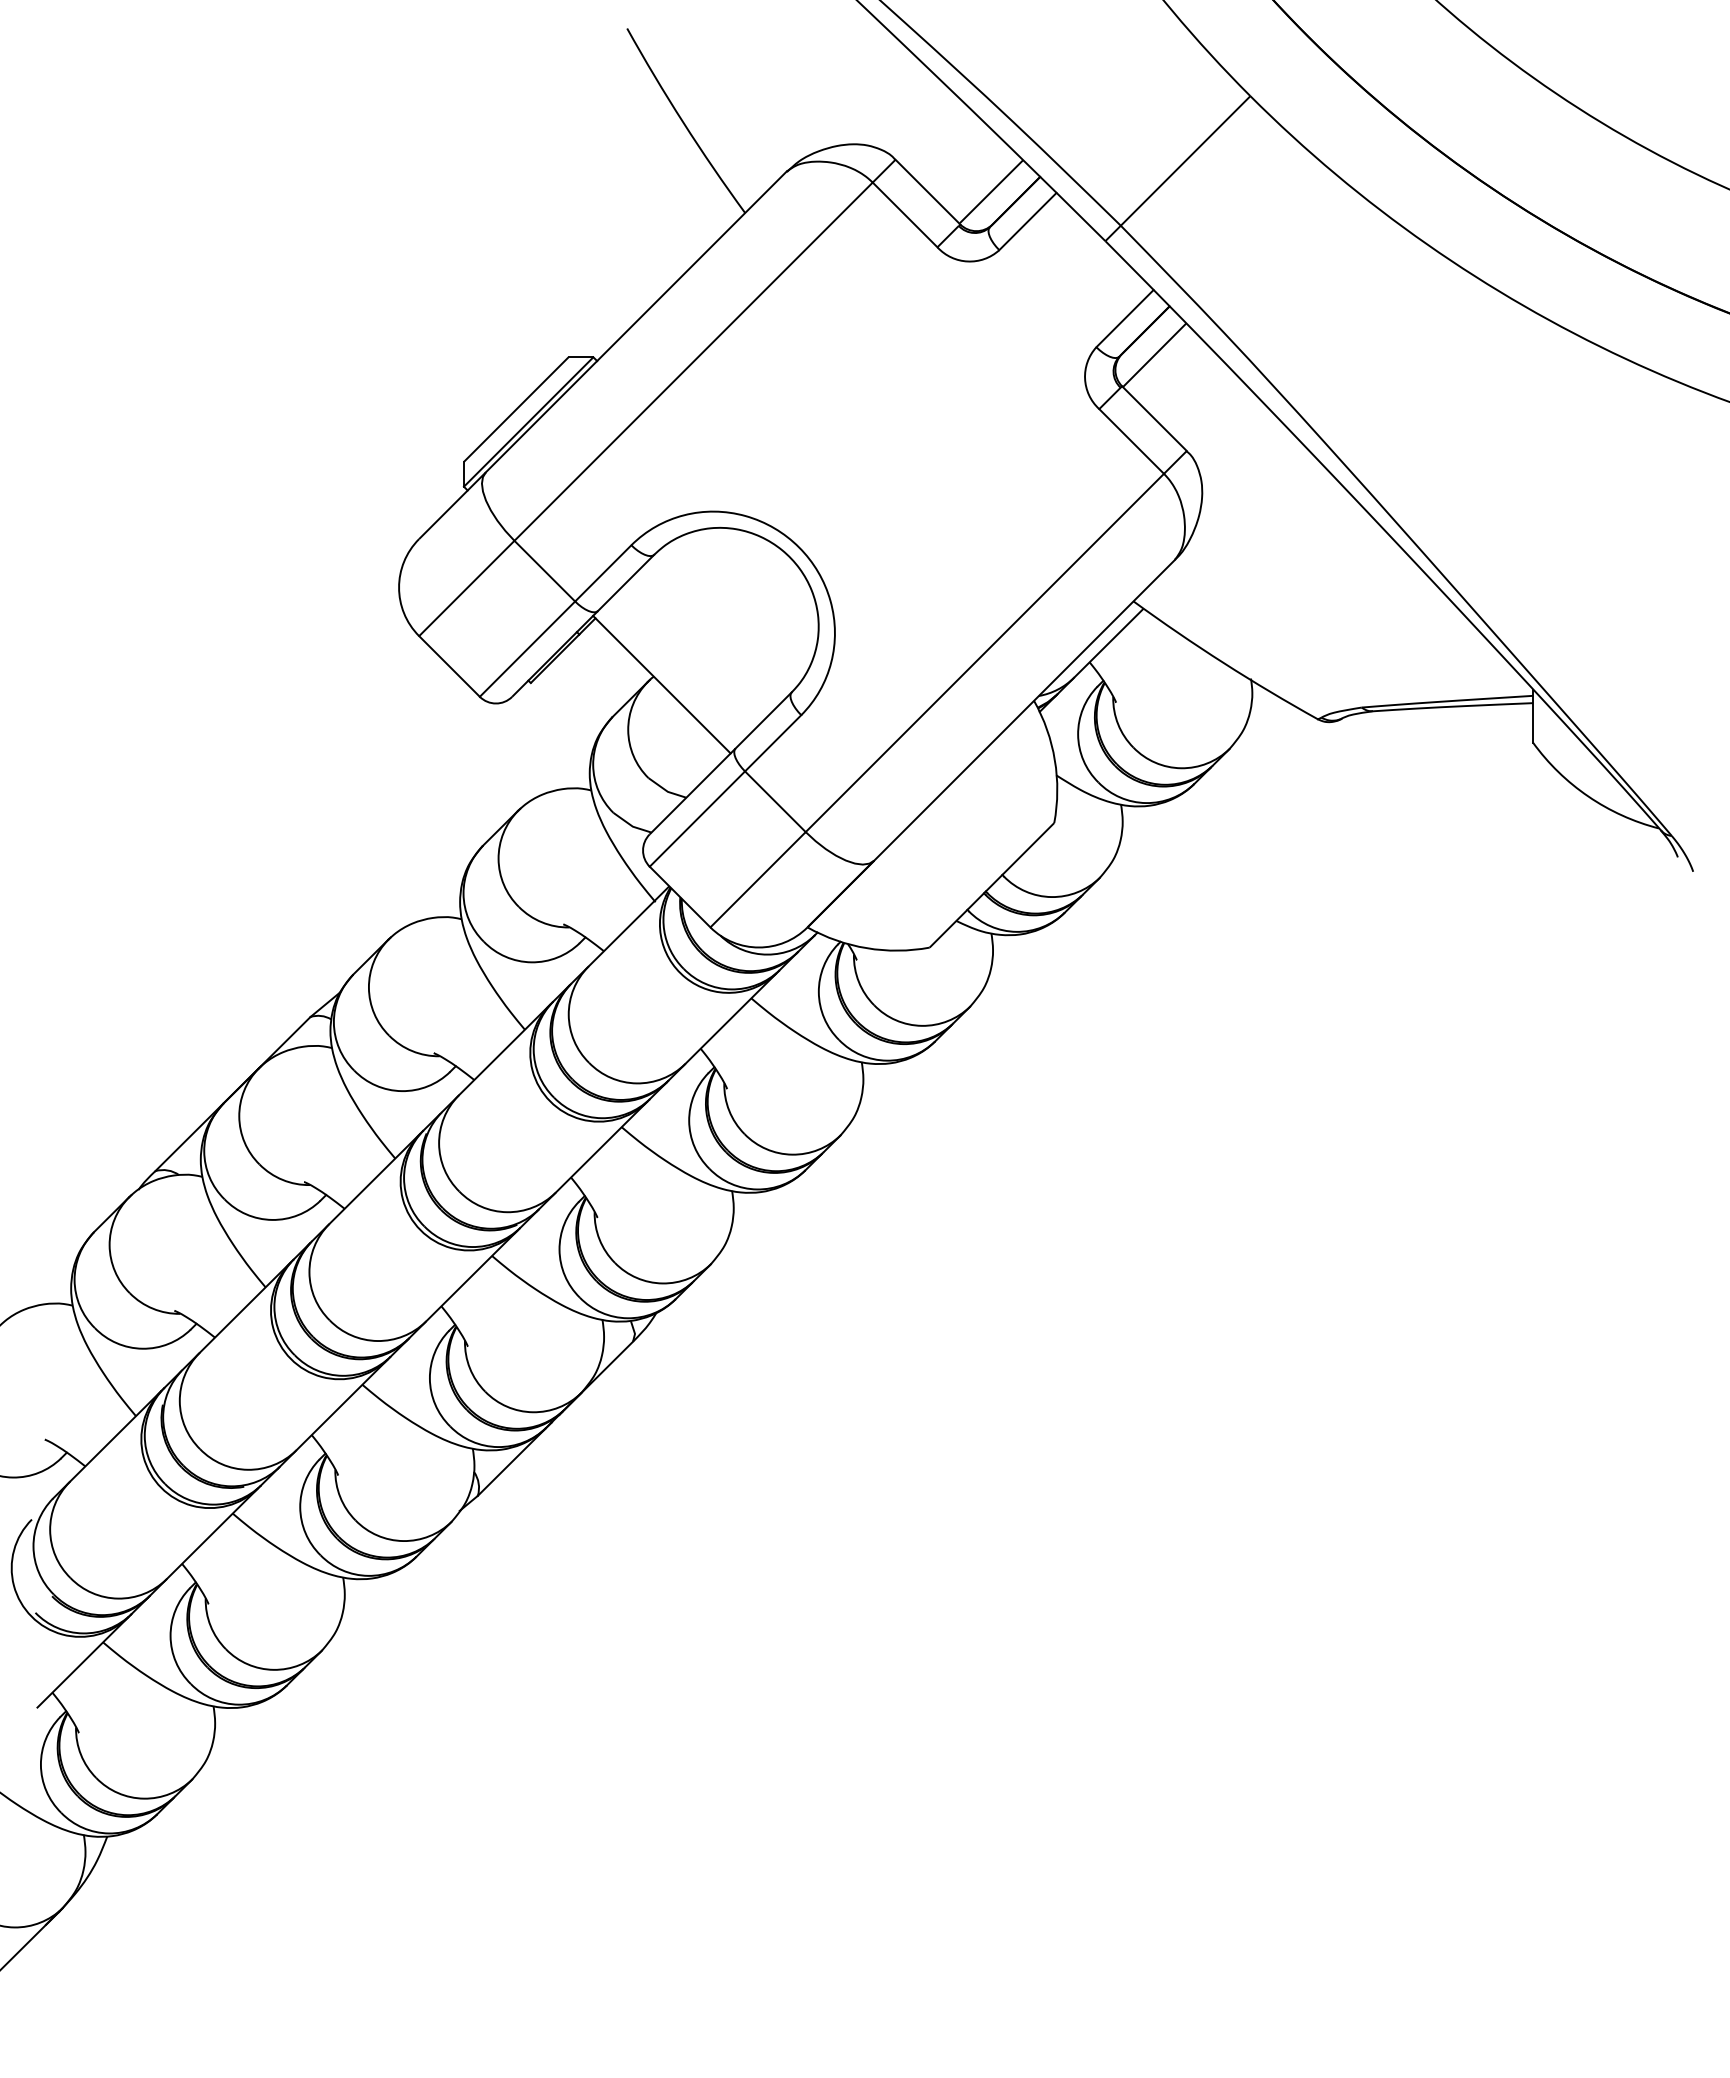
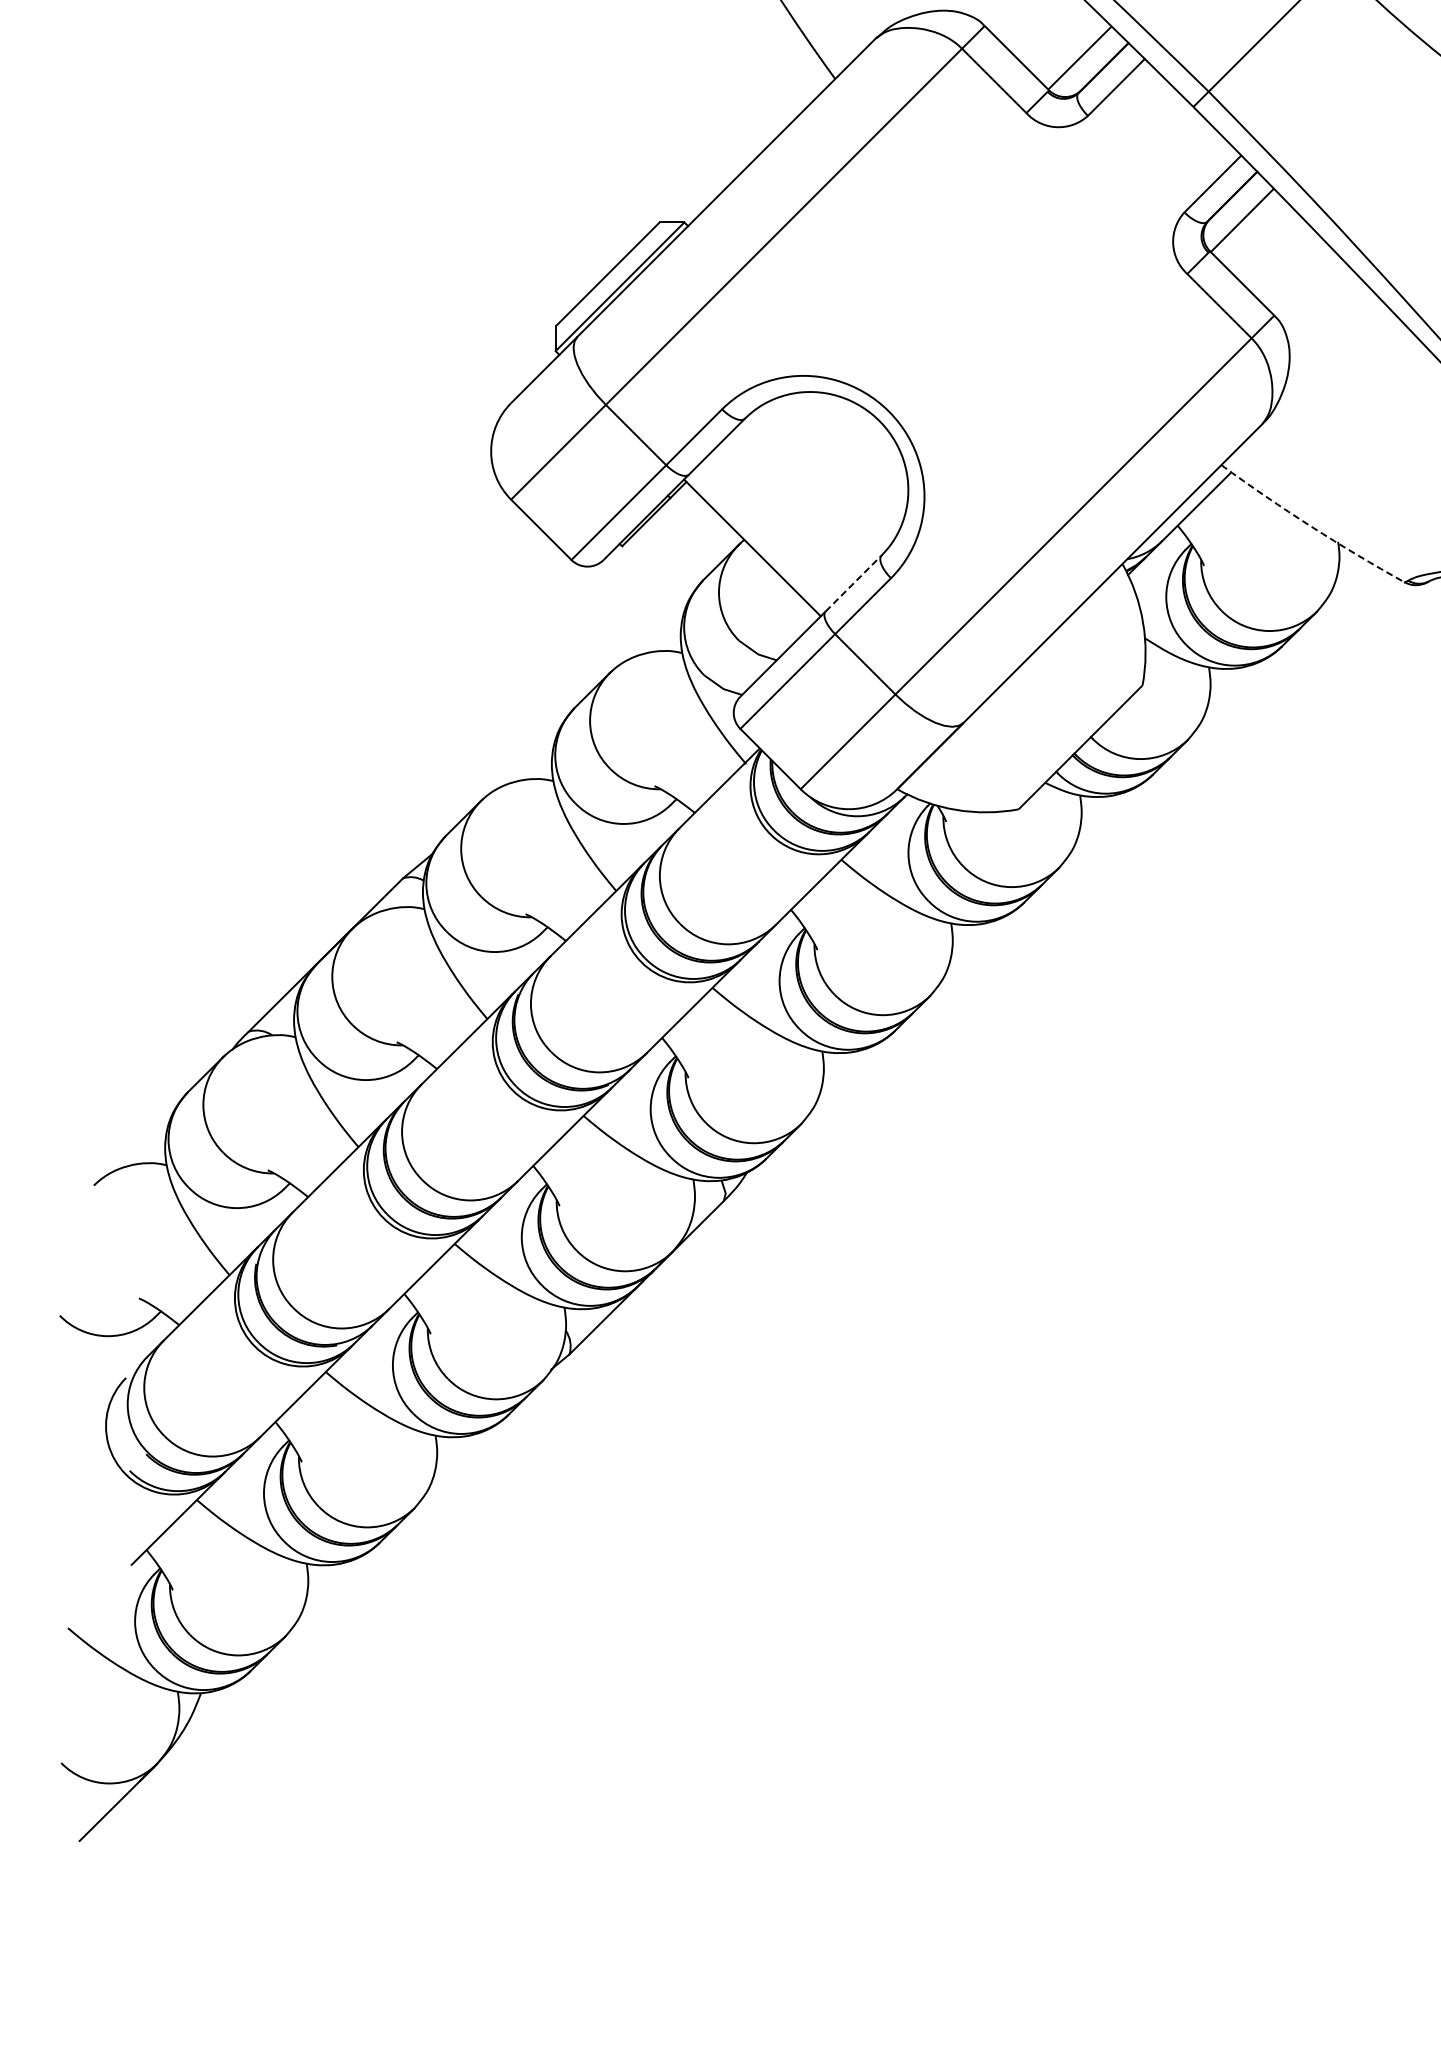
arc: (1223, 663) -> (1310, 526), solid -> dashed
line: (763, 720) -> (853, 583), solid -> dashed

